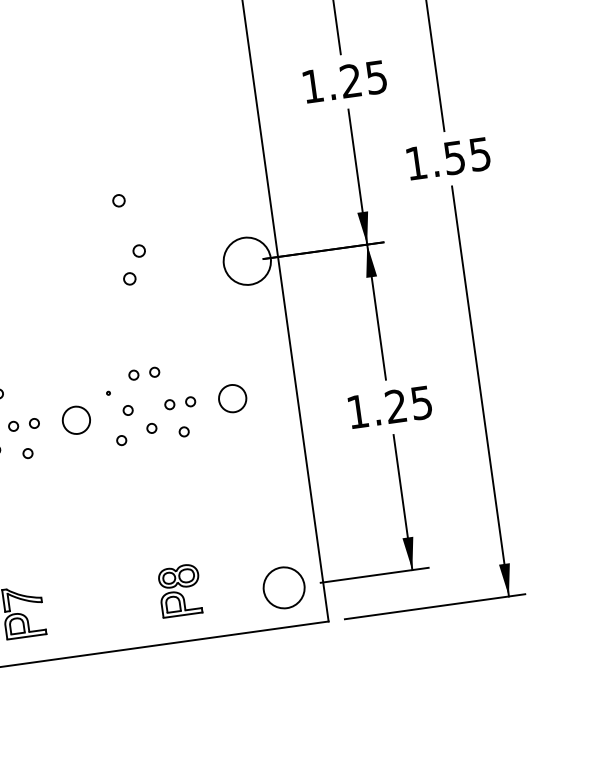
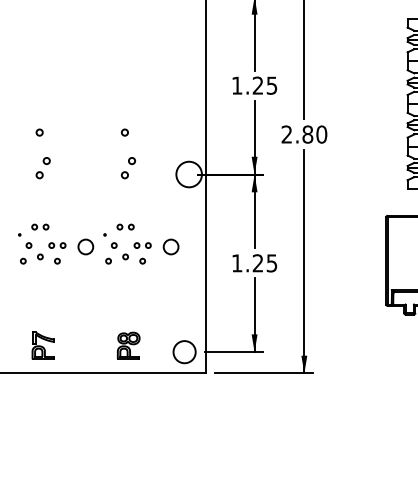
text: (448, 158) -> (304, 134), 1.55 -> 2.80

